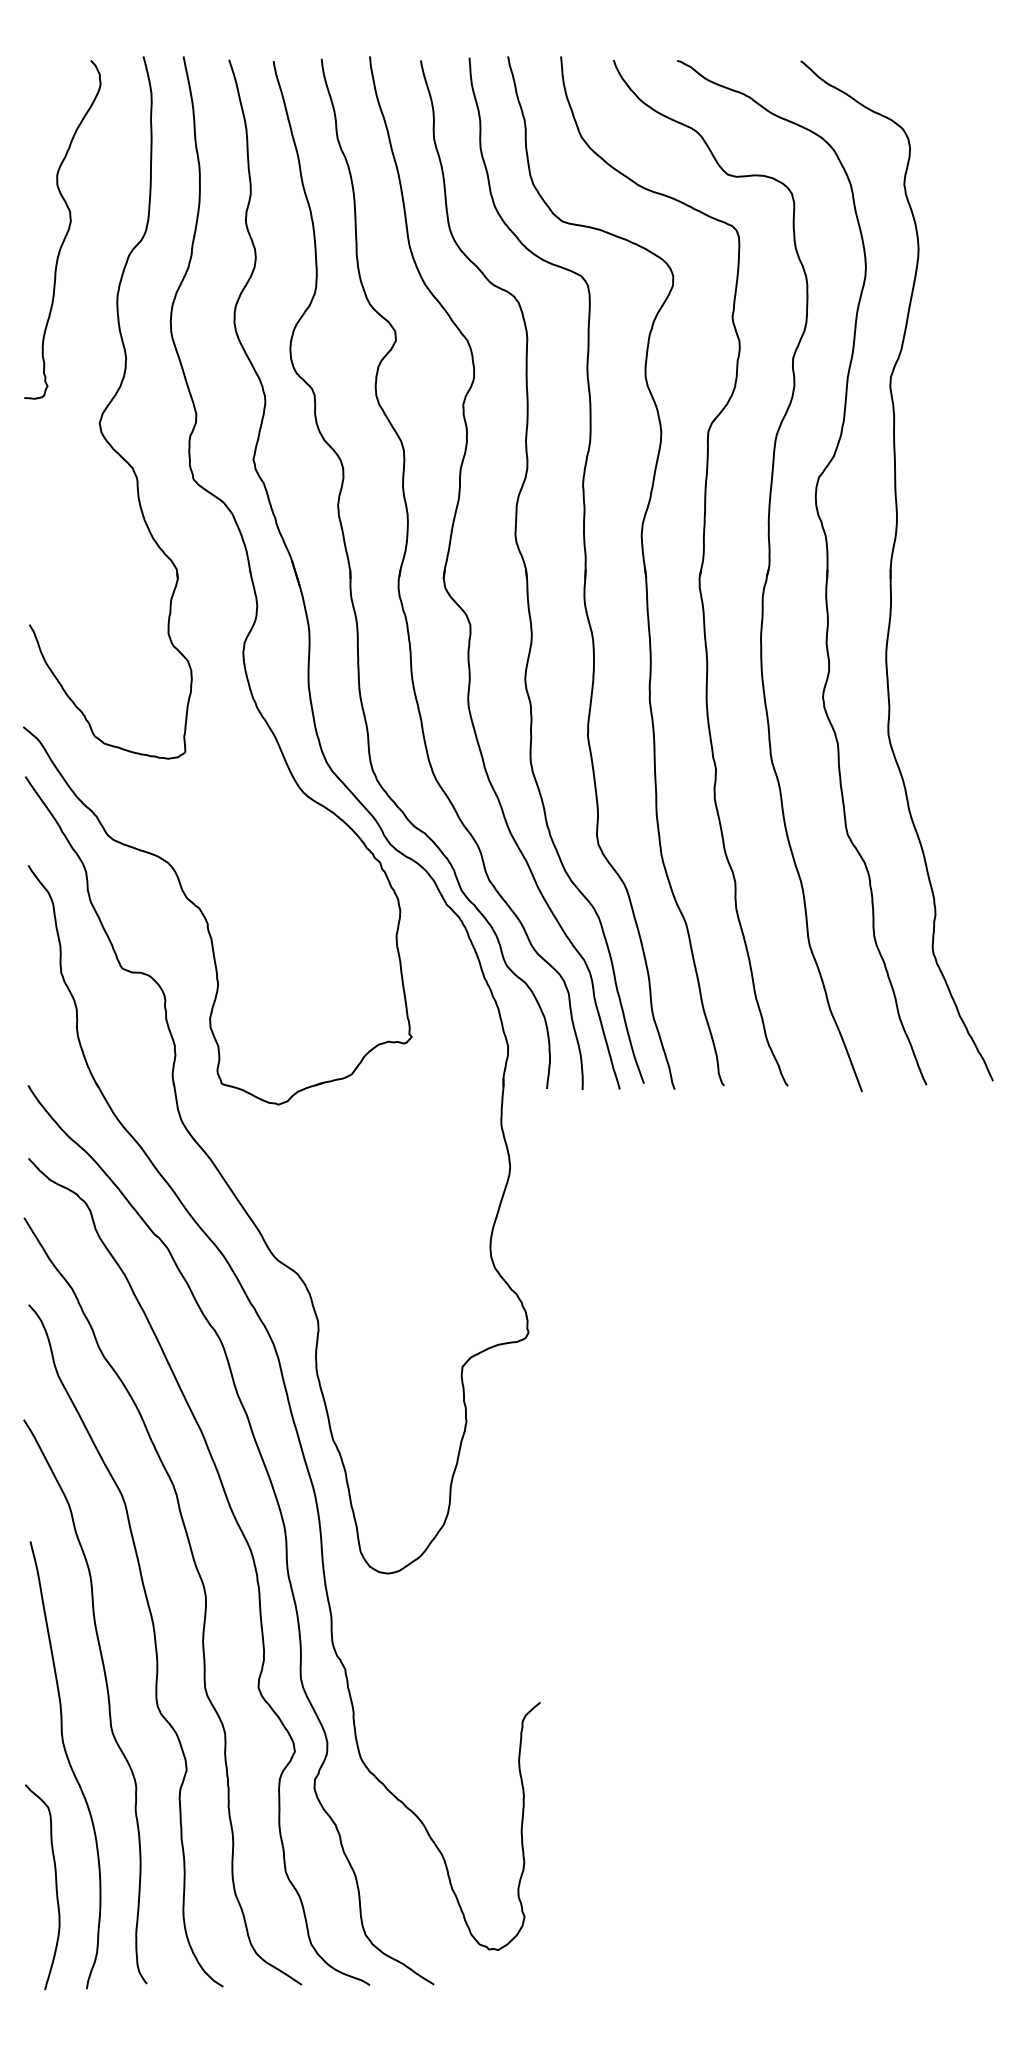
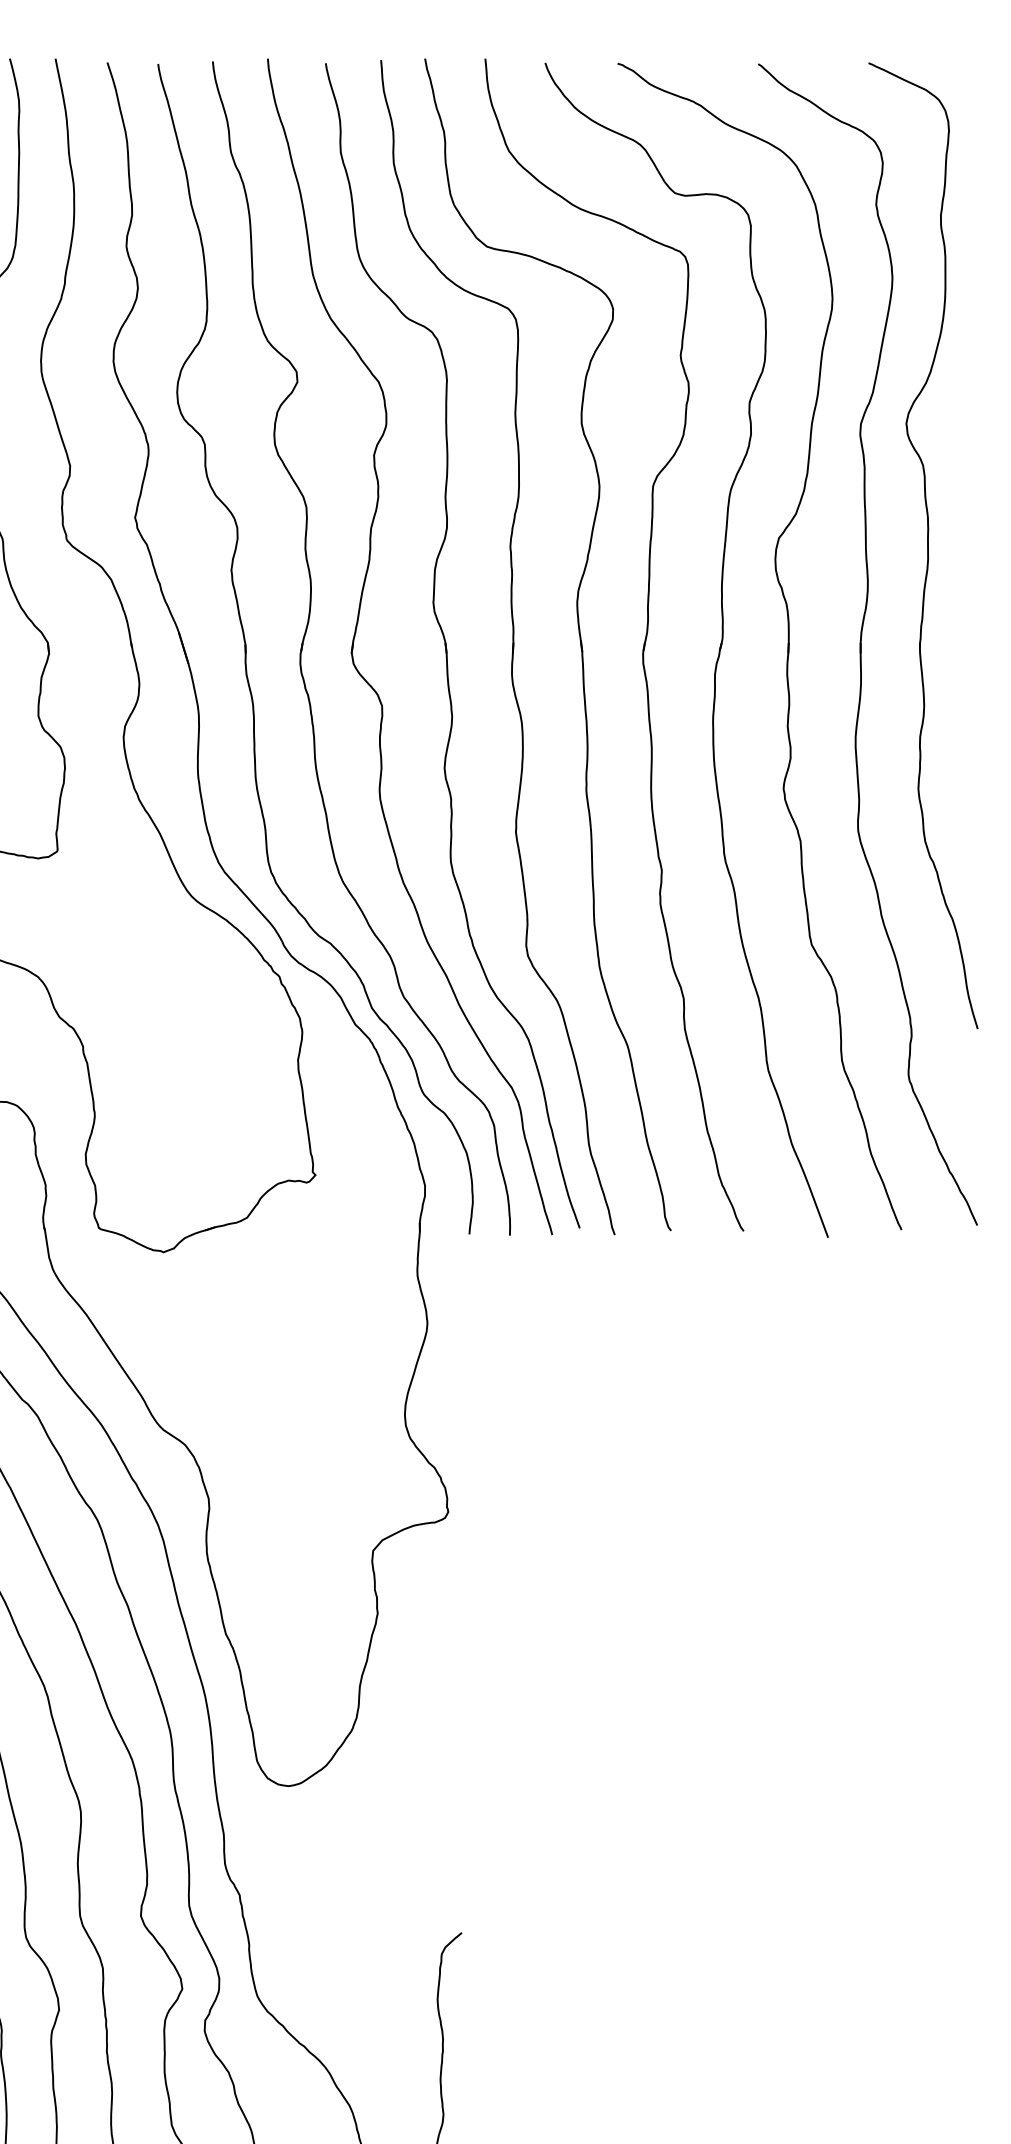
part: (945, 483) -> (923, 544), added

